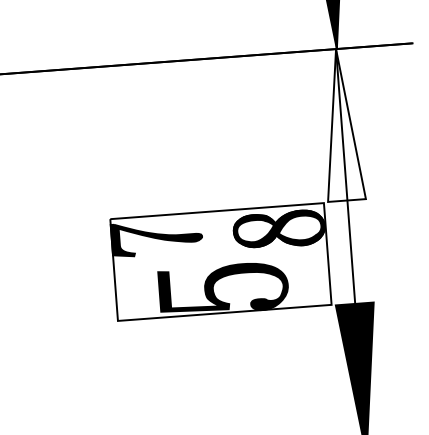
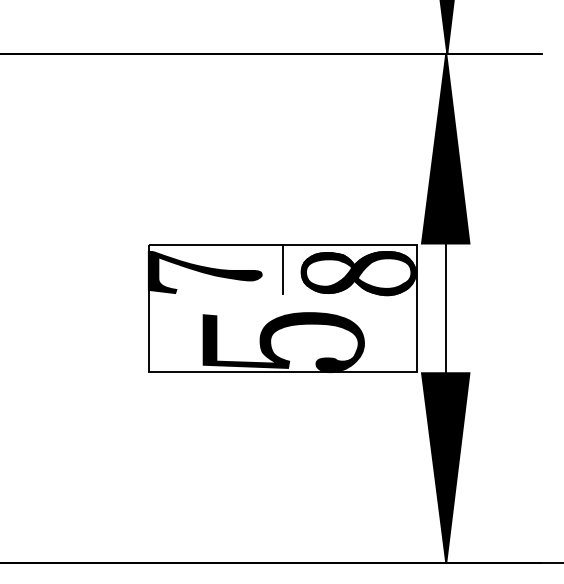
fill: (341, 124) -> (445, 148), added
line: (218, 231) -> (282, 269), added

